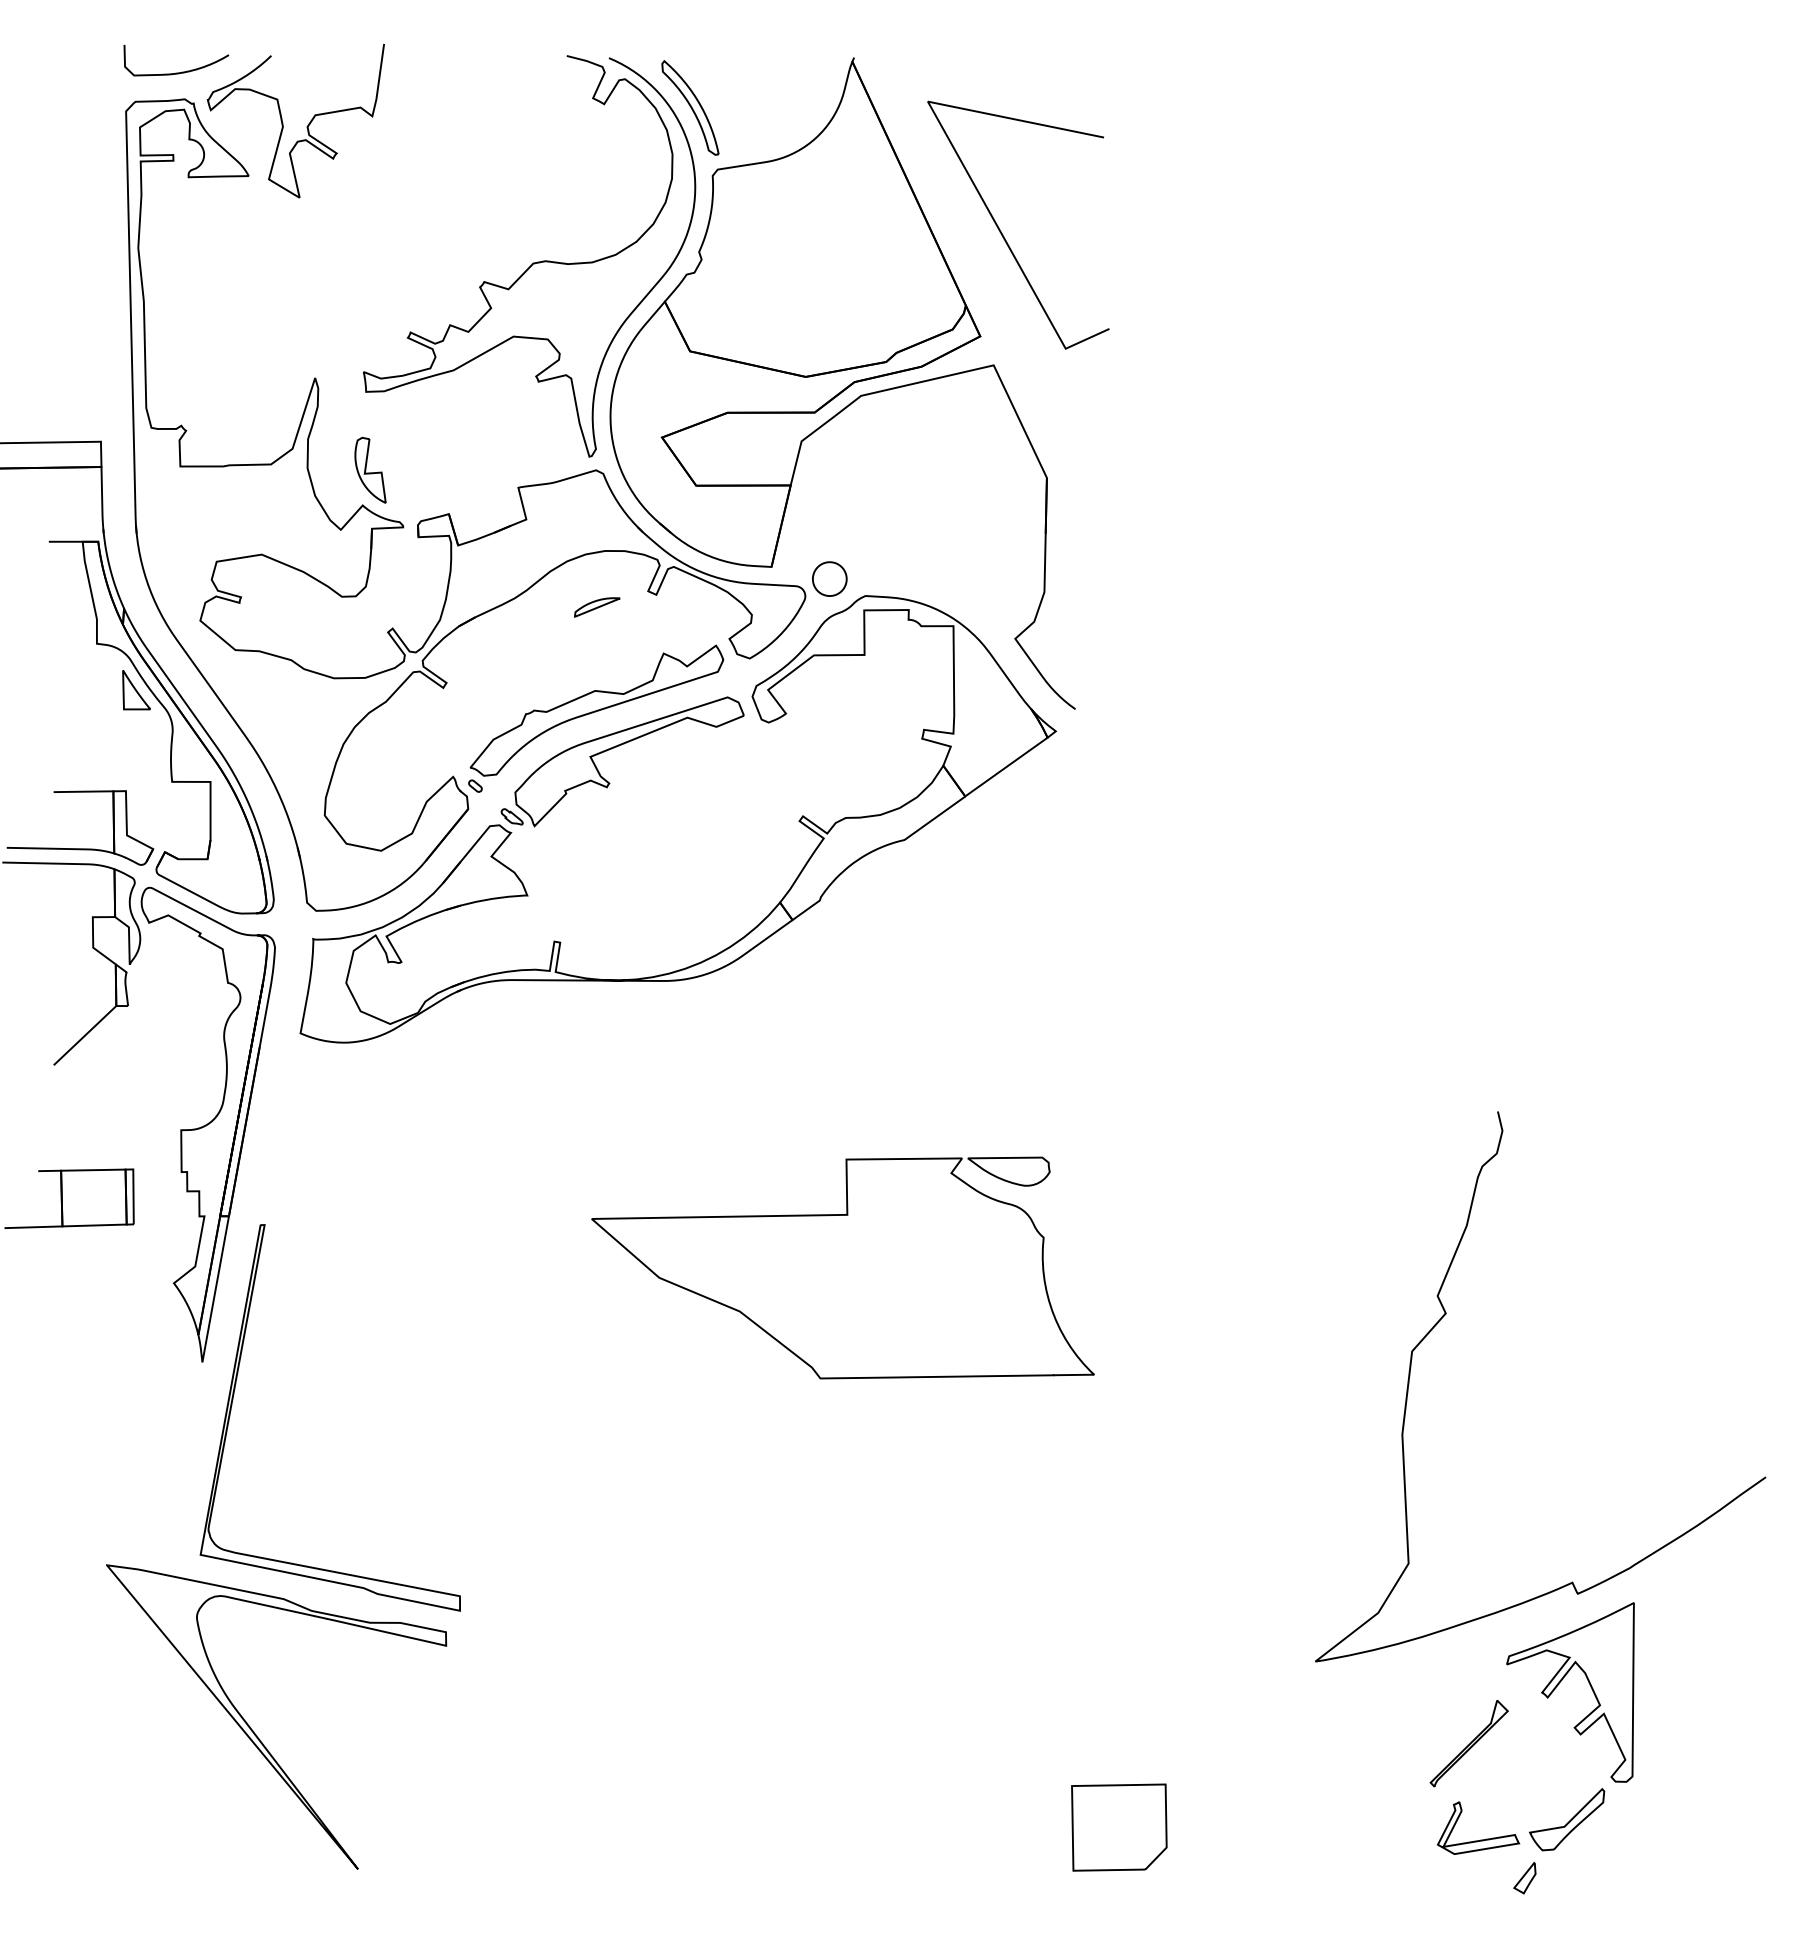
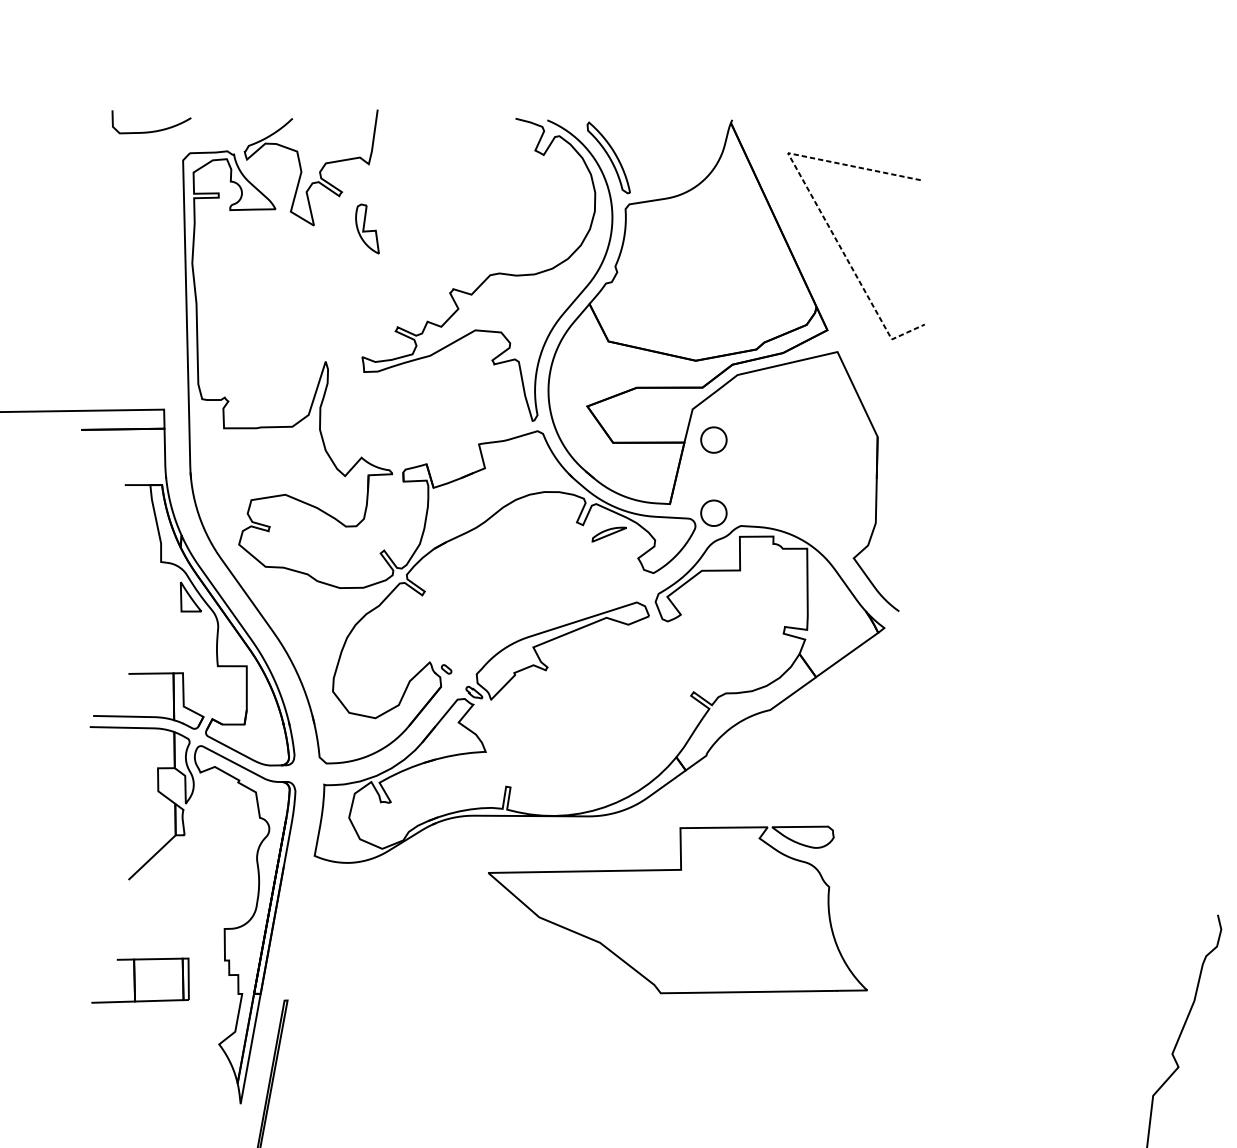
curve: (176, 72) -> (151, 131), moved
line: (964, 167) -> (815, 202), solid -> dashed
part: (370, 469) -> (367, 228), moved
part: (829, 481) -> (713, 439), added
part: (597, 607) -> (609, 534), moved
part: (596, 710) -> (537, 612), removed
part: (842, 1267) -> (677, 909), moved

